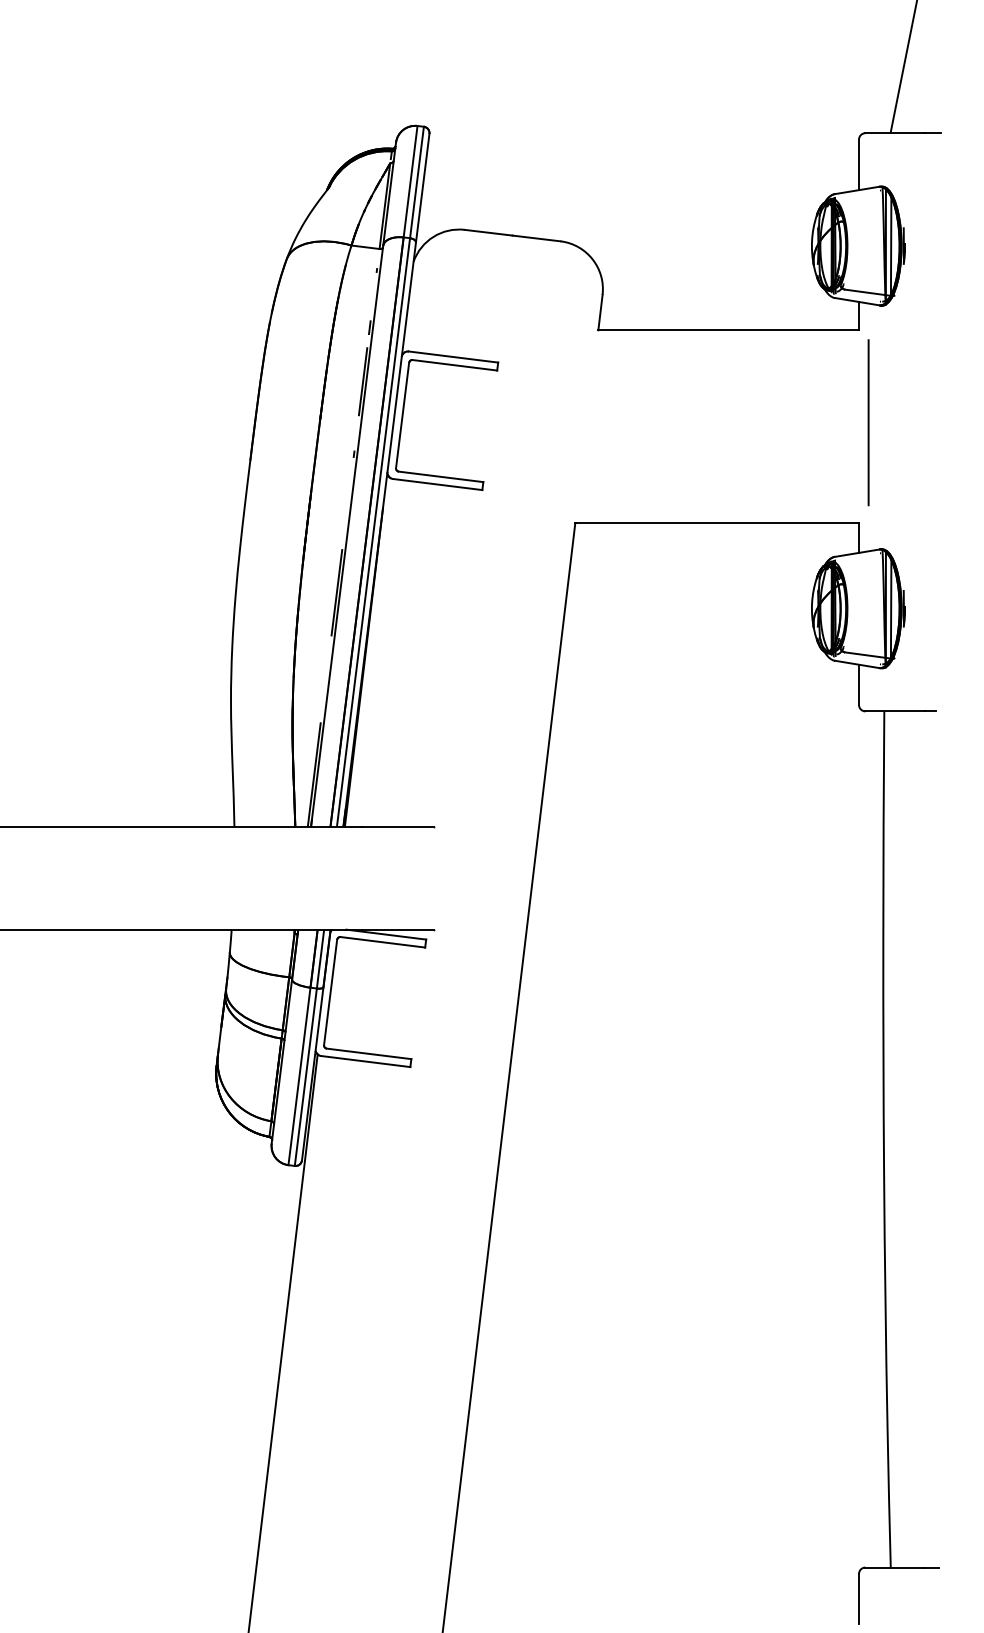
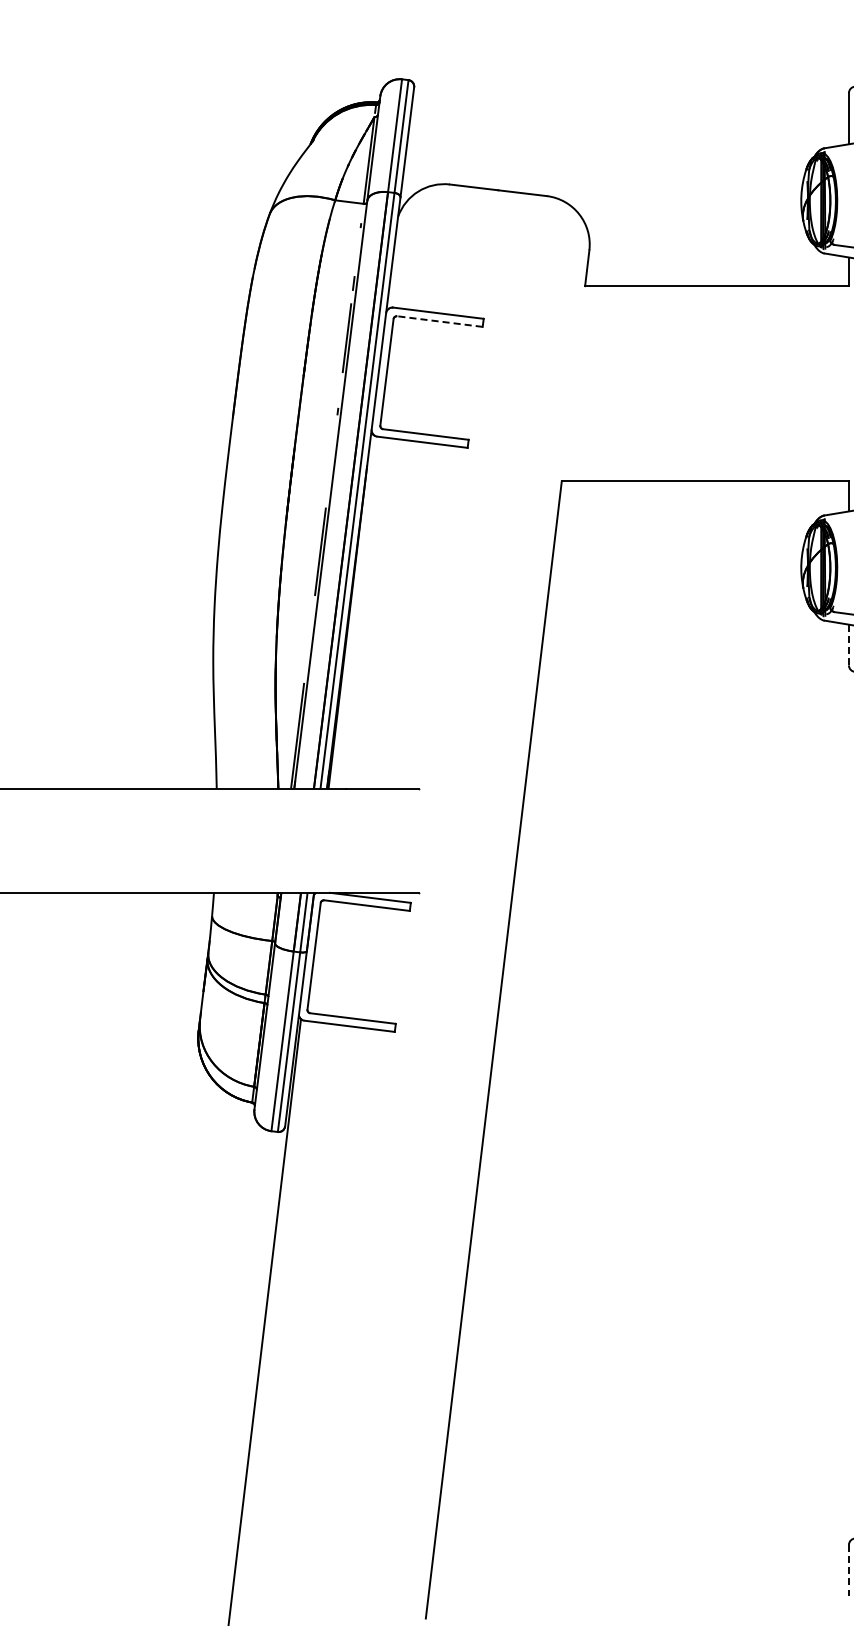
line: (454, 365) -> (439, 321), solid -> dashed
line: (859, 685) -> (849, 645), solid -> dashed
line: (859, 1599) -> (849, 1570), solid -> dashed

